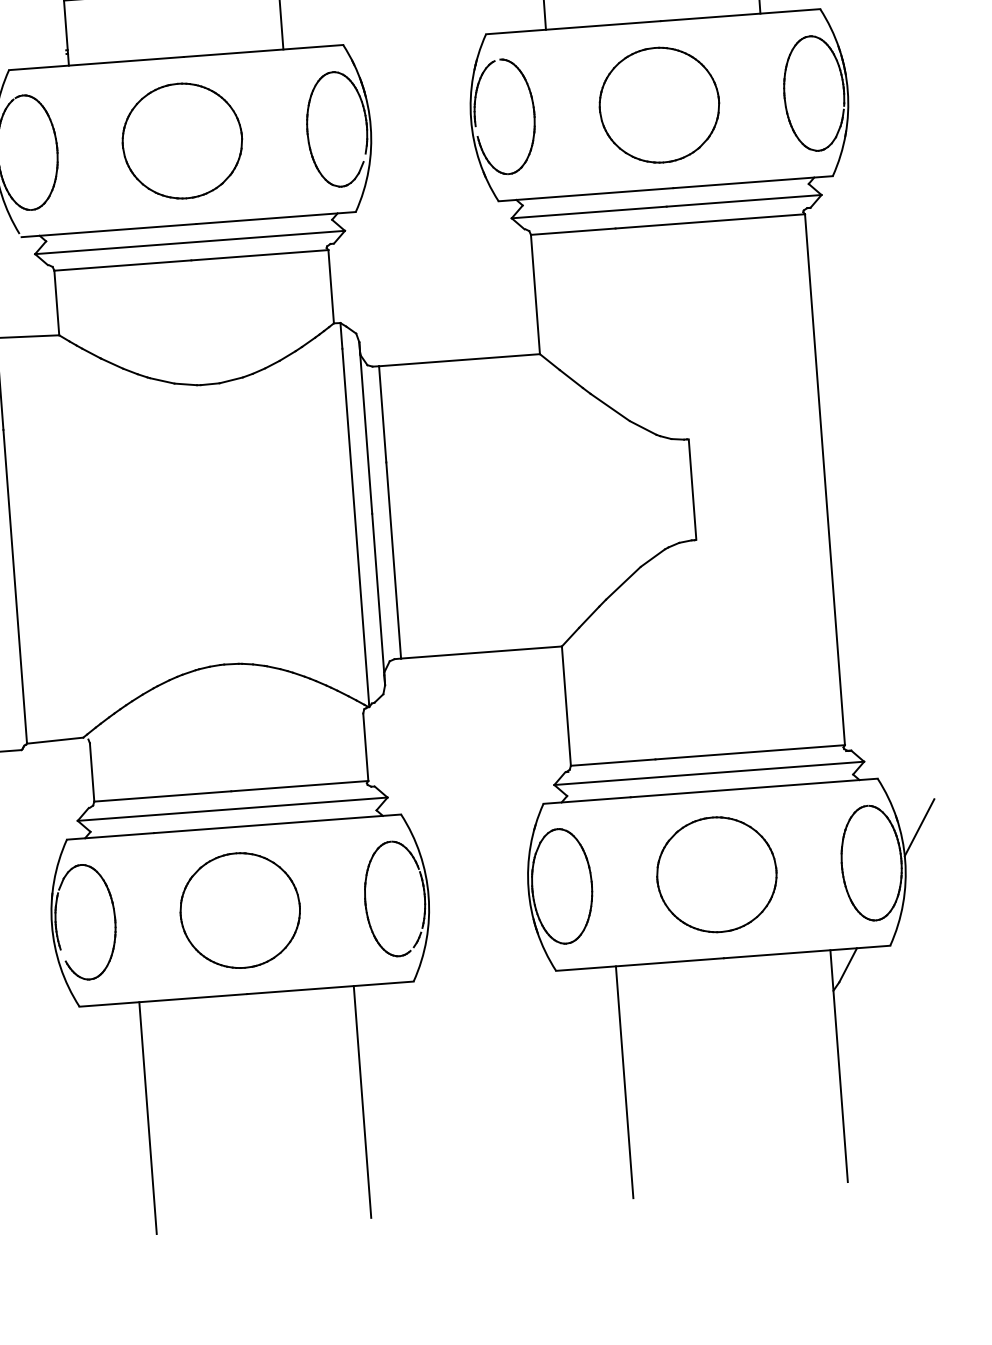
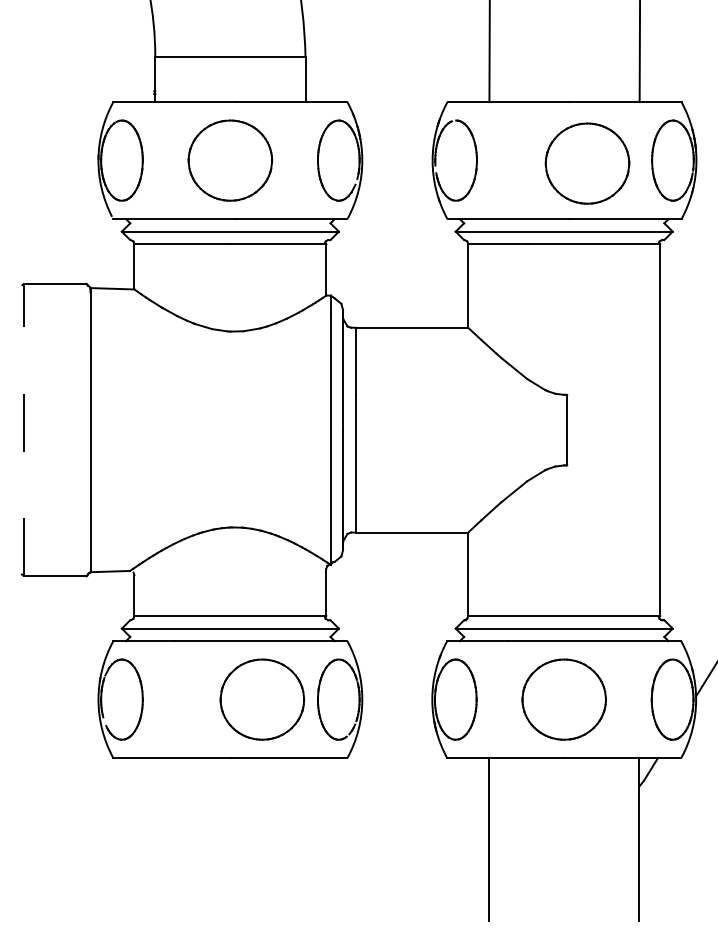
part: (659, 105) -> (587, 163), moved
part: (240, 910) -> (262, 699), moved
line: (362, 1102) -> (305, 839), removed
line: (148, 1118) -> (155, 839), removed

